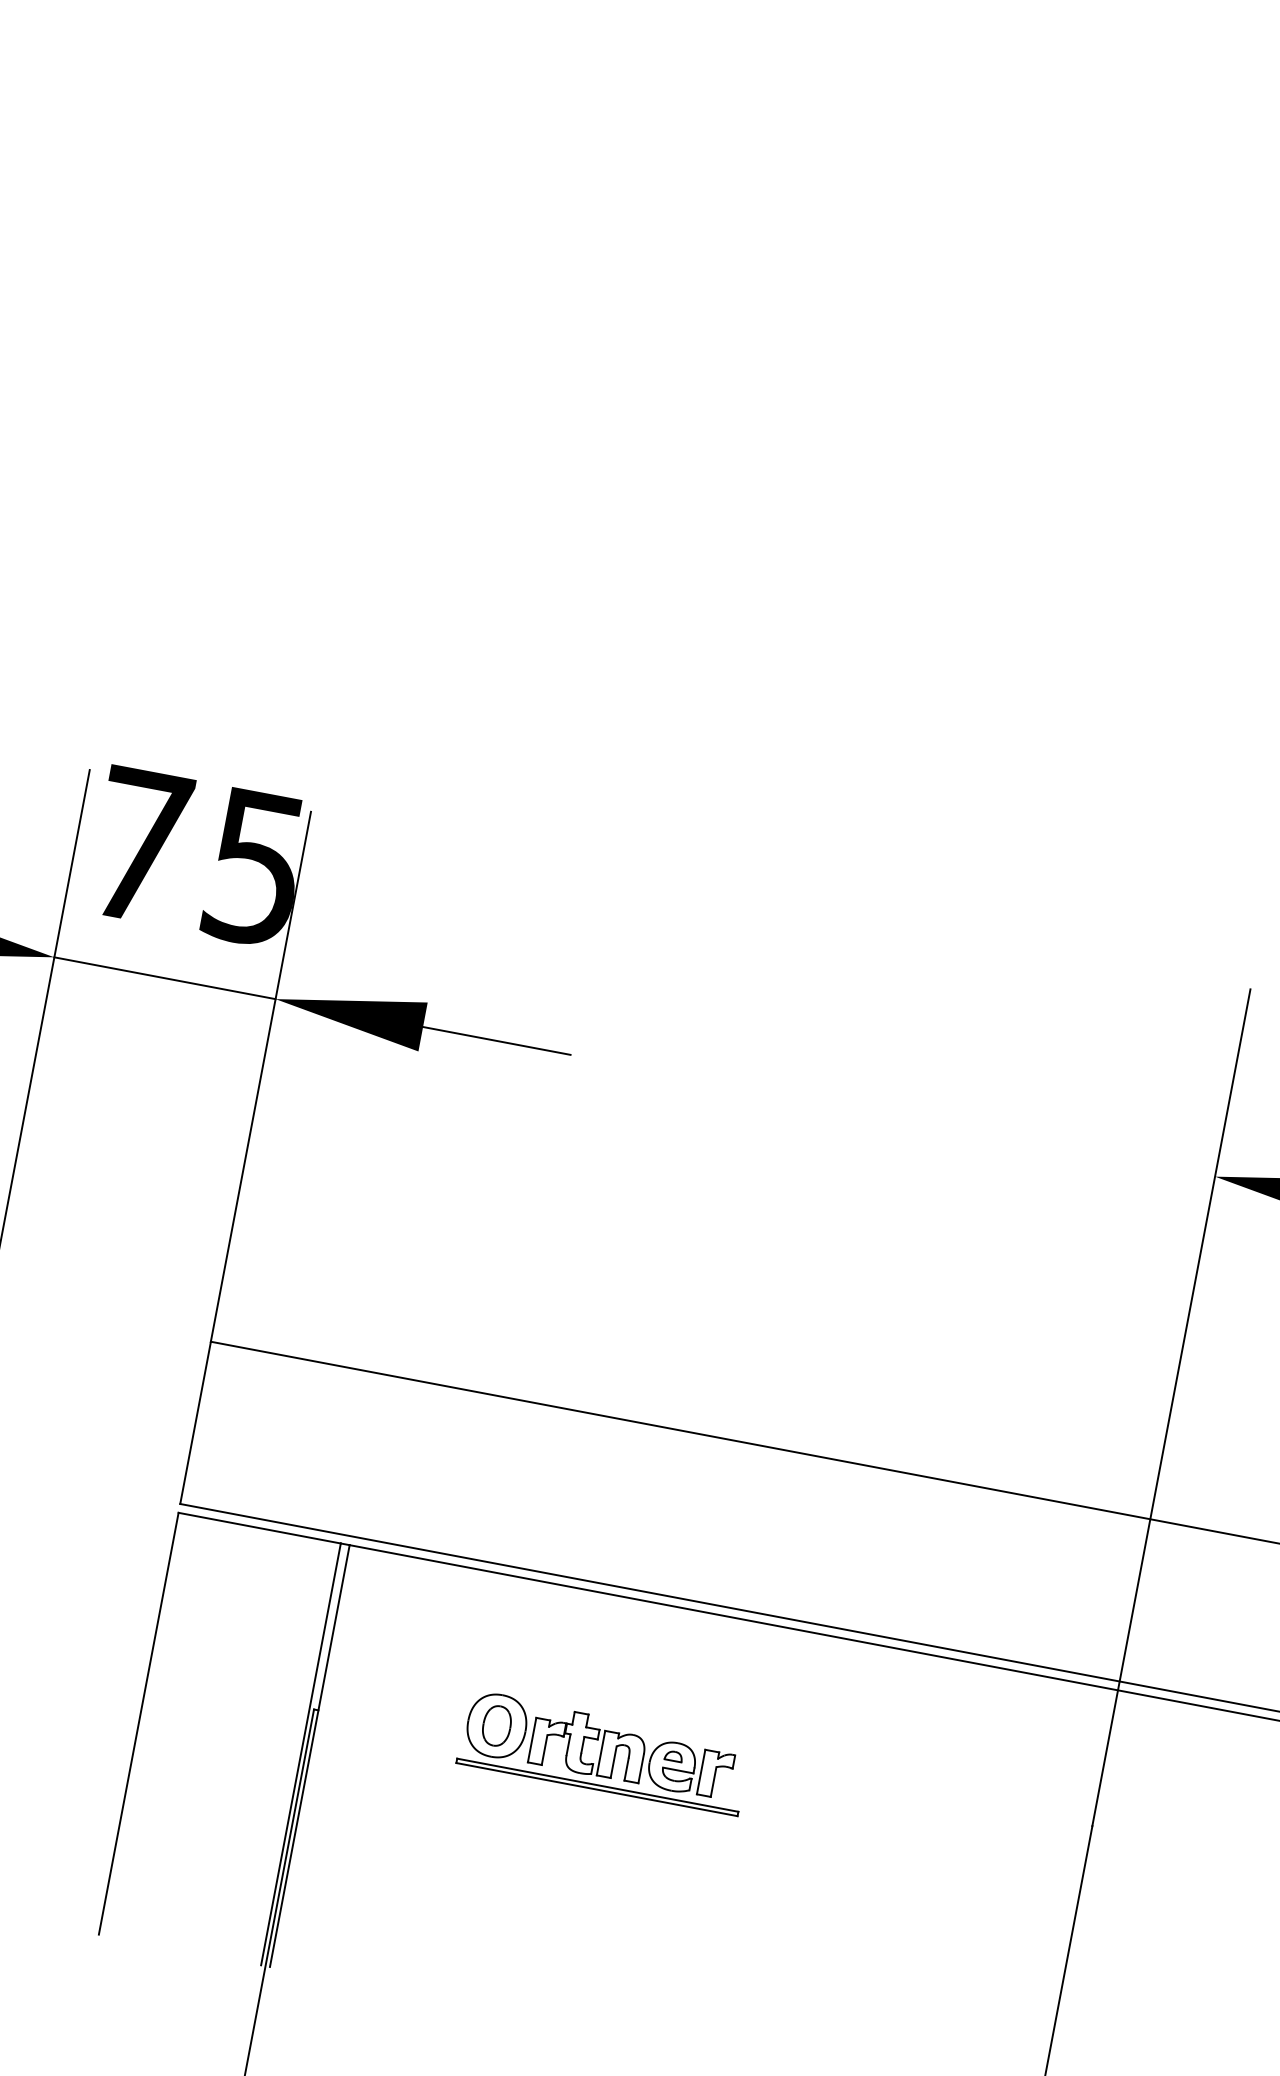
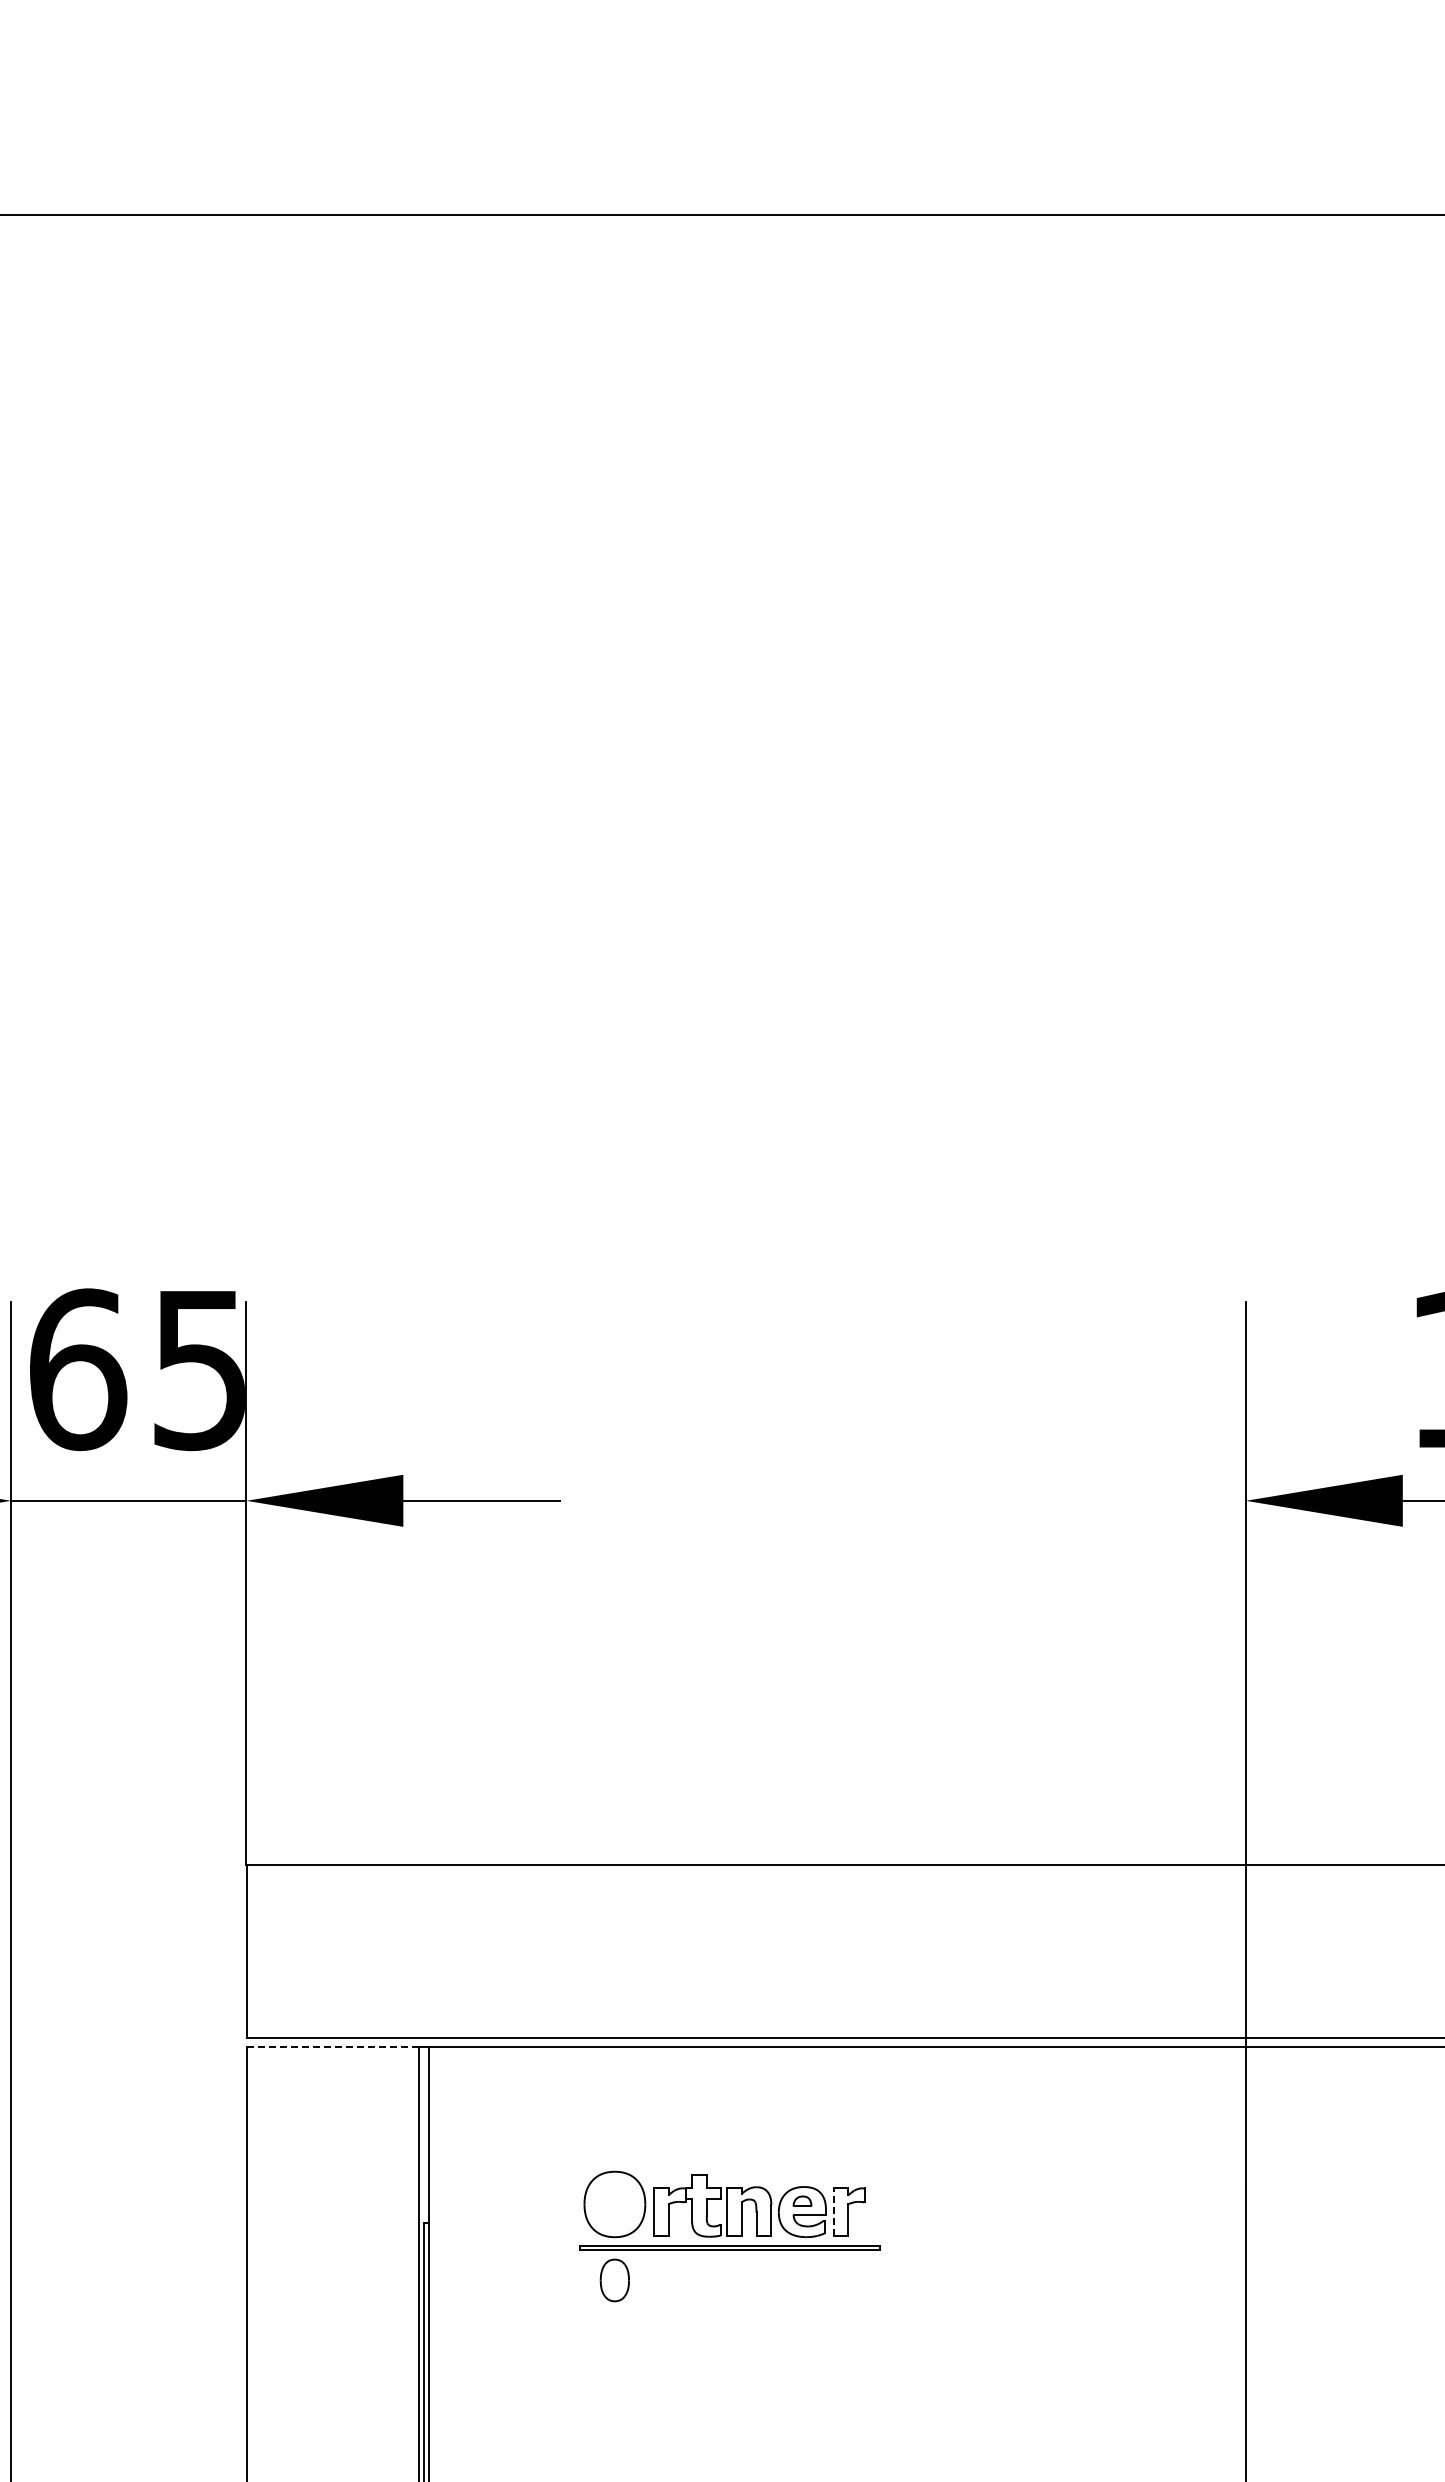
text: (141, 845) -> (78, 1369), 75 -> 65
line: (260, 1528) -> (333, 2047), solid -> dashed
part: (496, 1725) -> (614, 2280), moved
line: (701, 1772) -> (833, 2212), solid -> dashed

